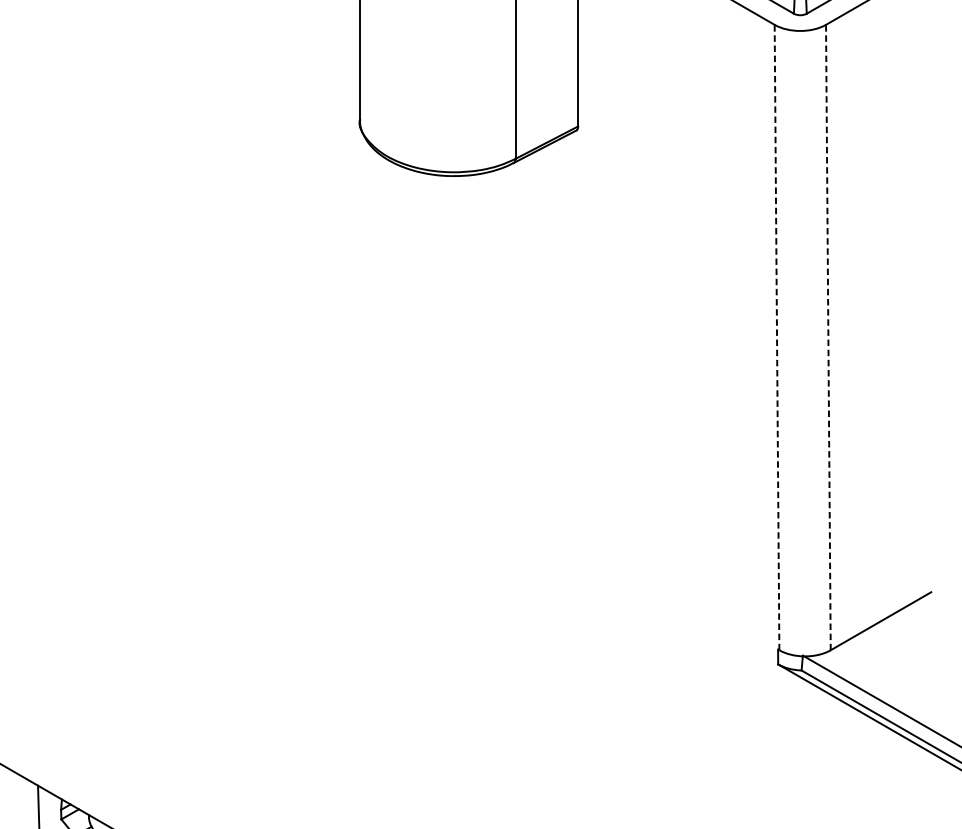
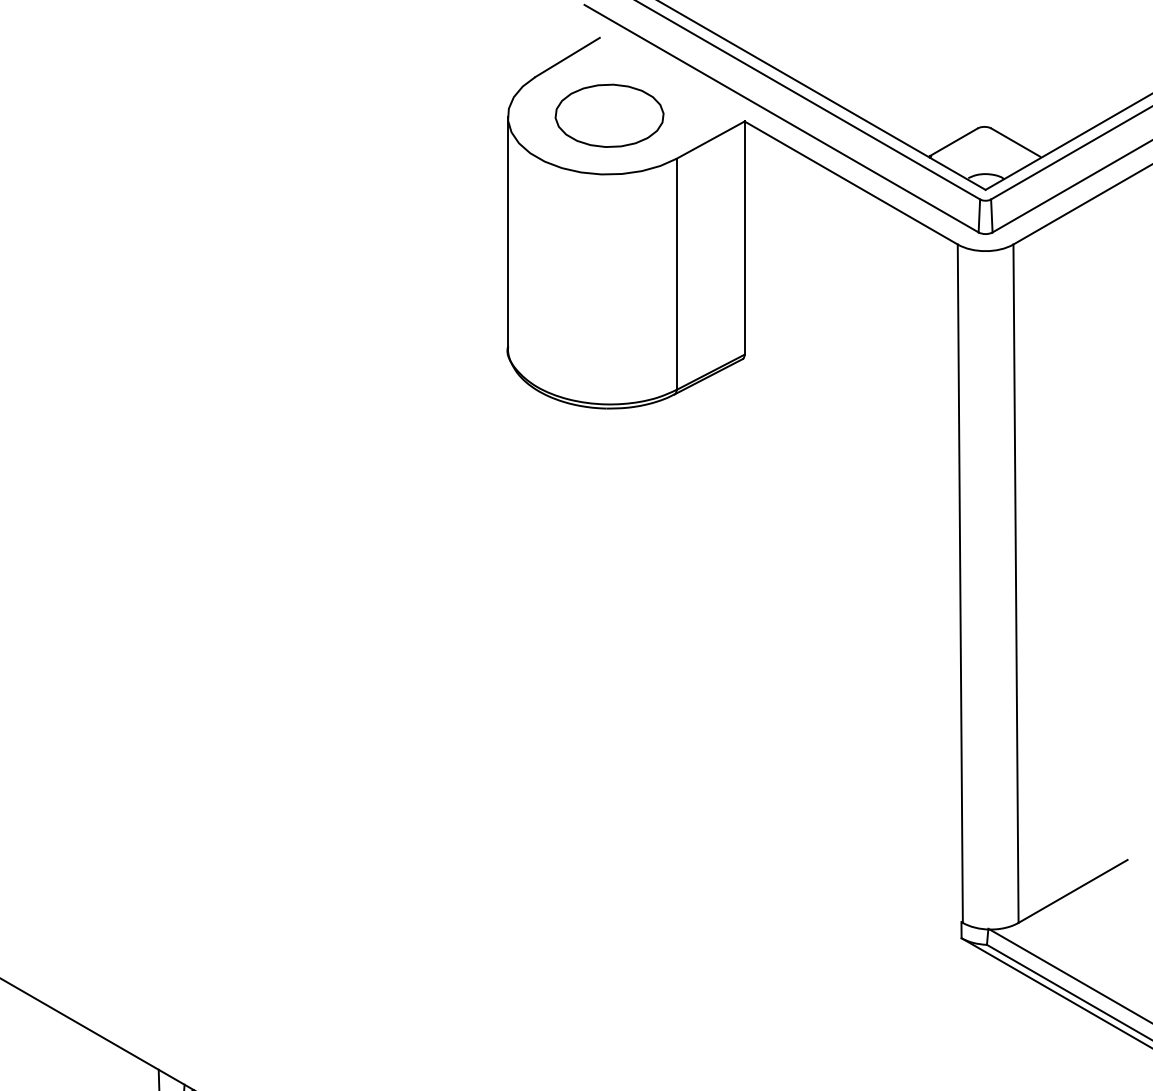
line: (777, 337) -> (960, 583), dashed -> solid
line: (828, 337) -> (1016, 583), dashed -> solid

